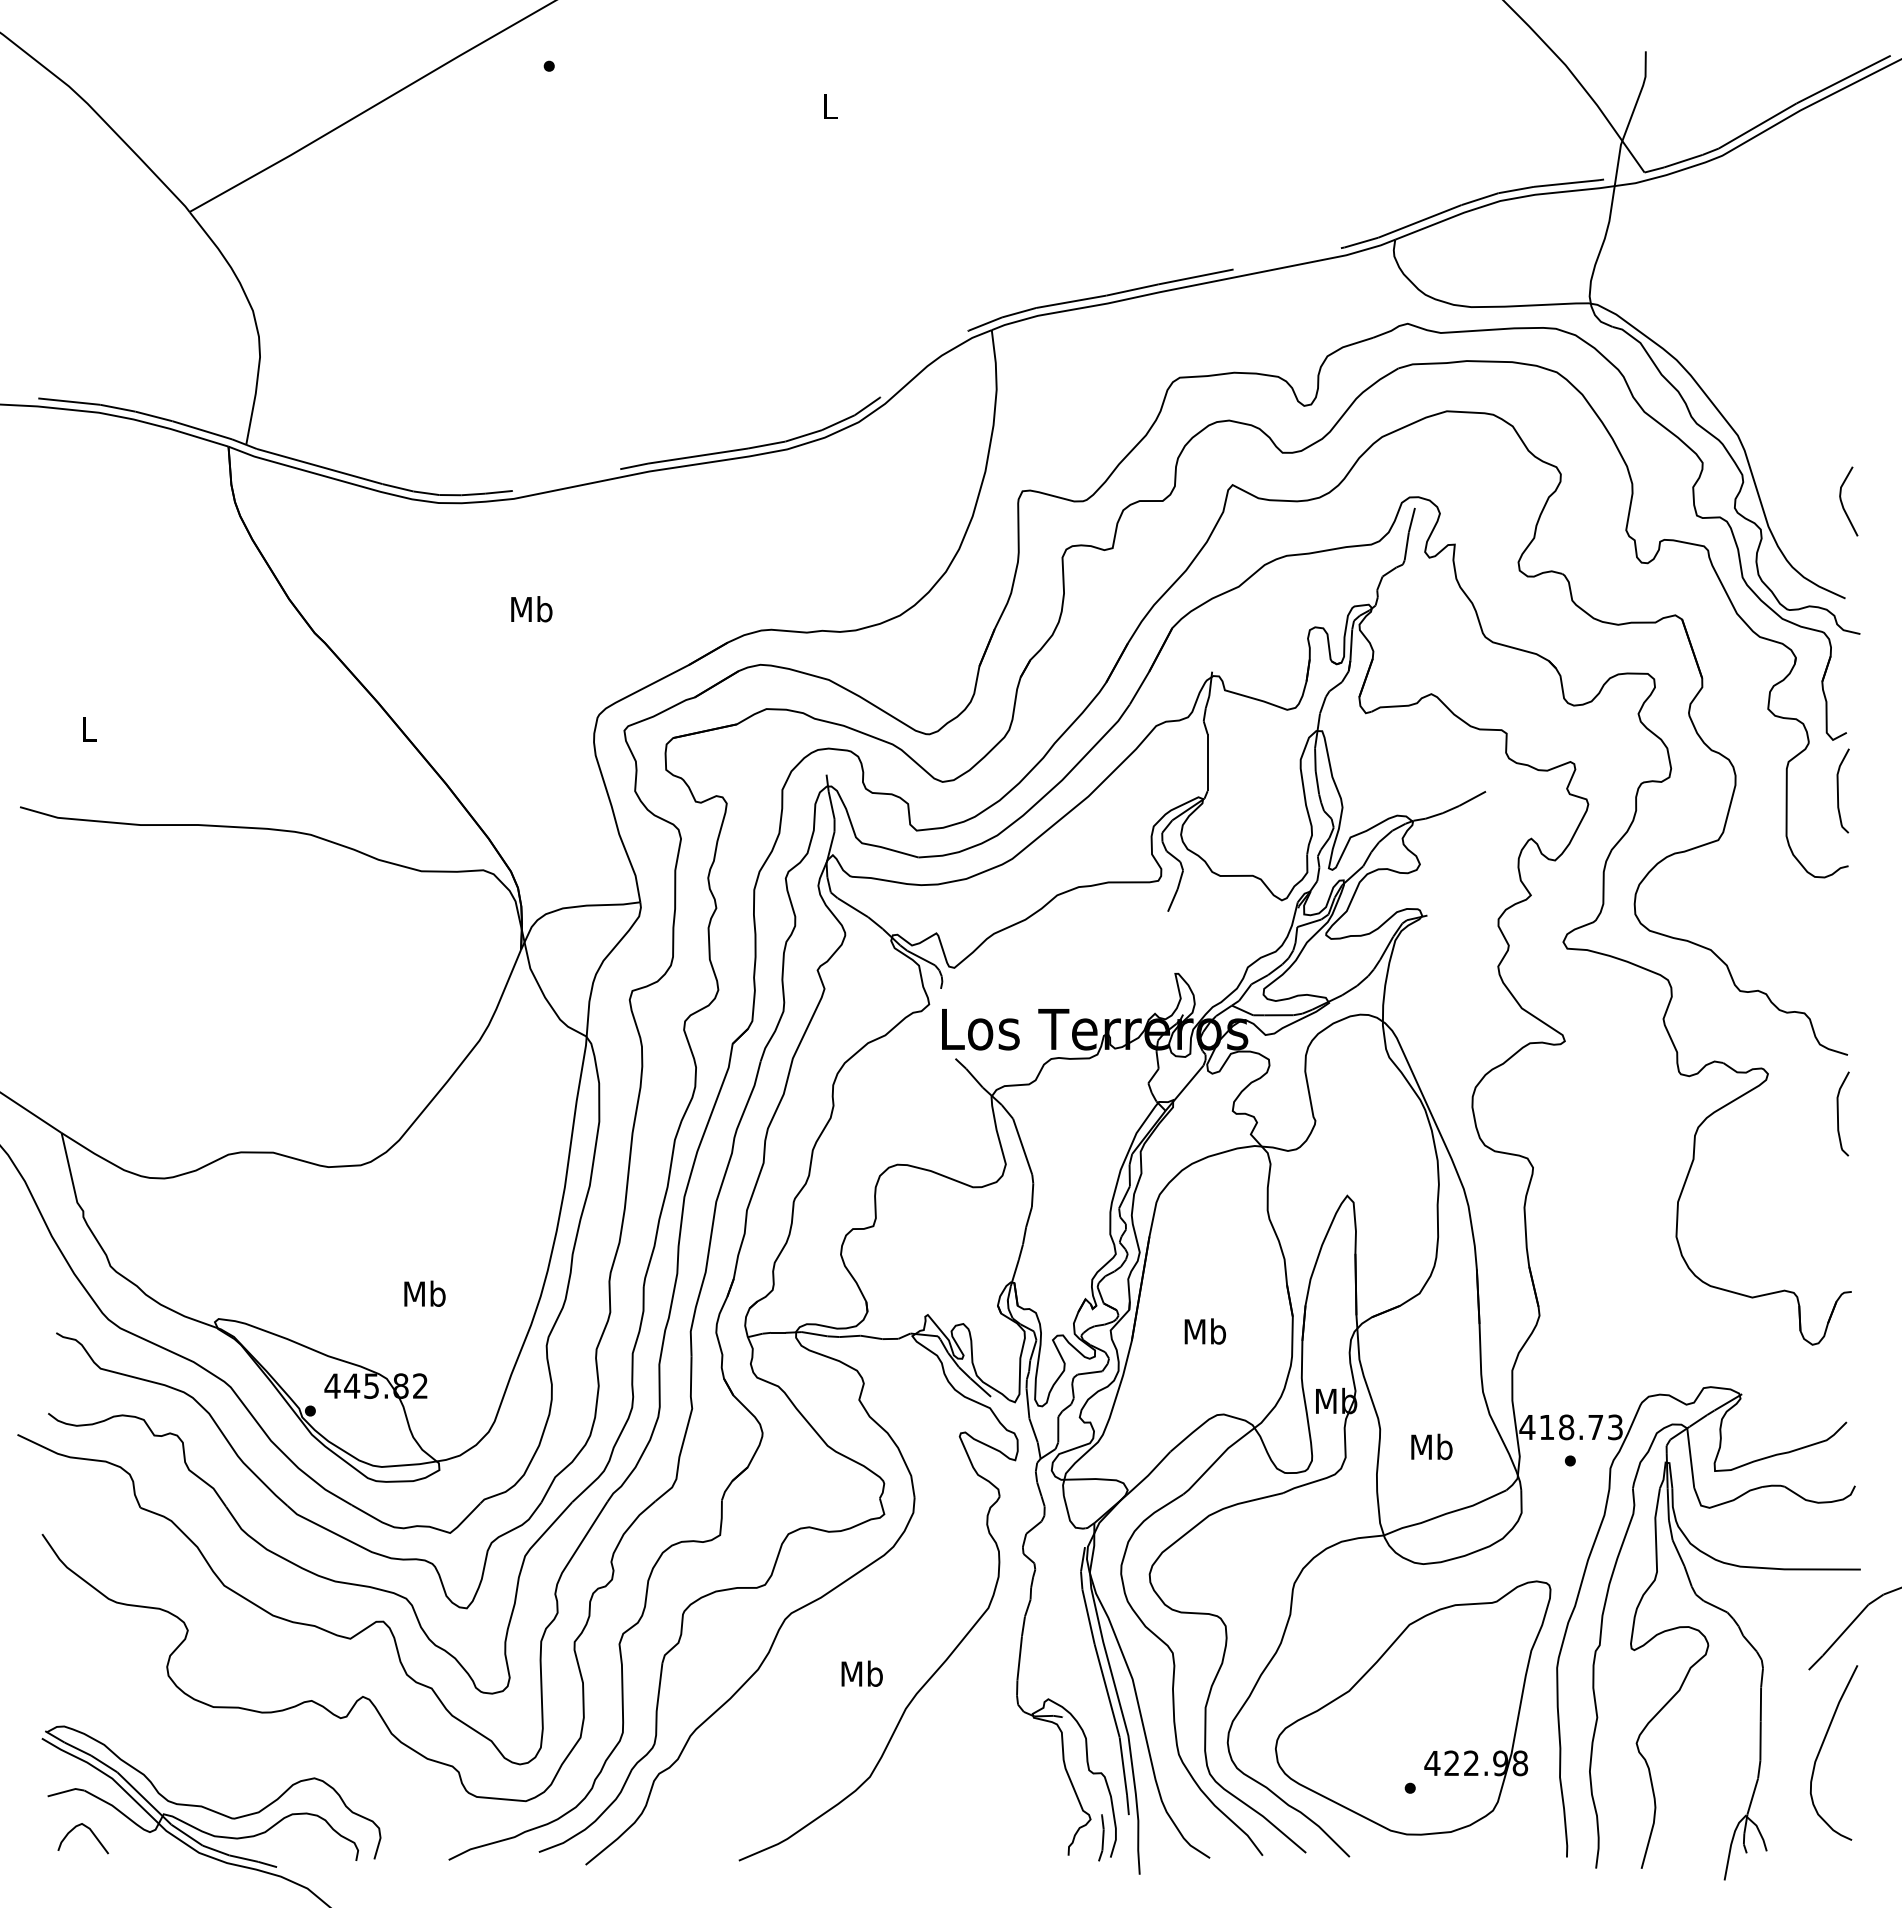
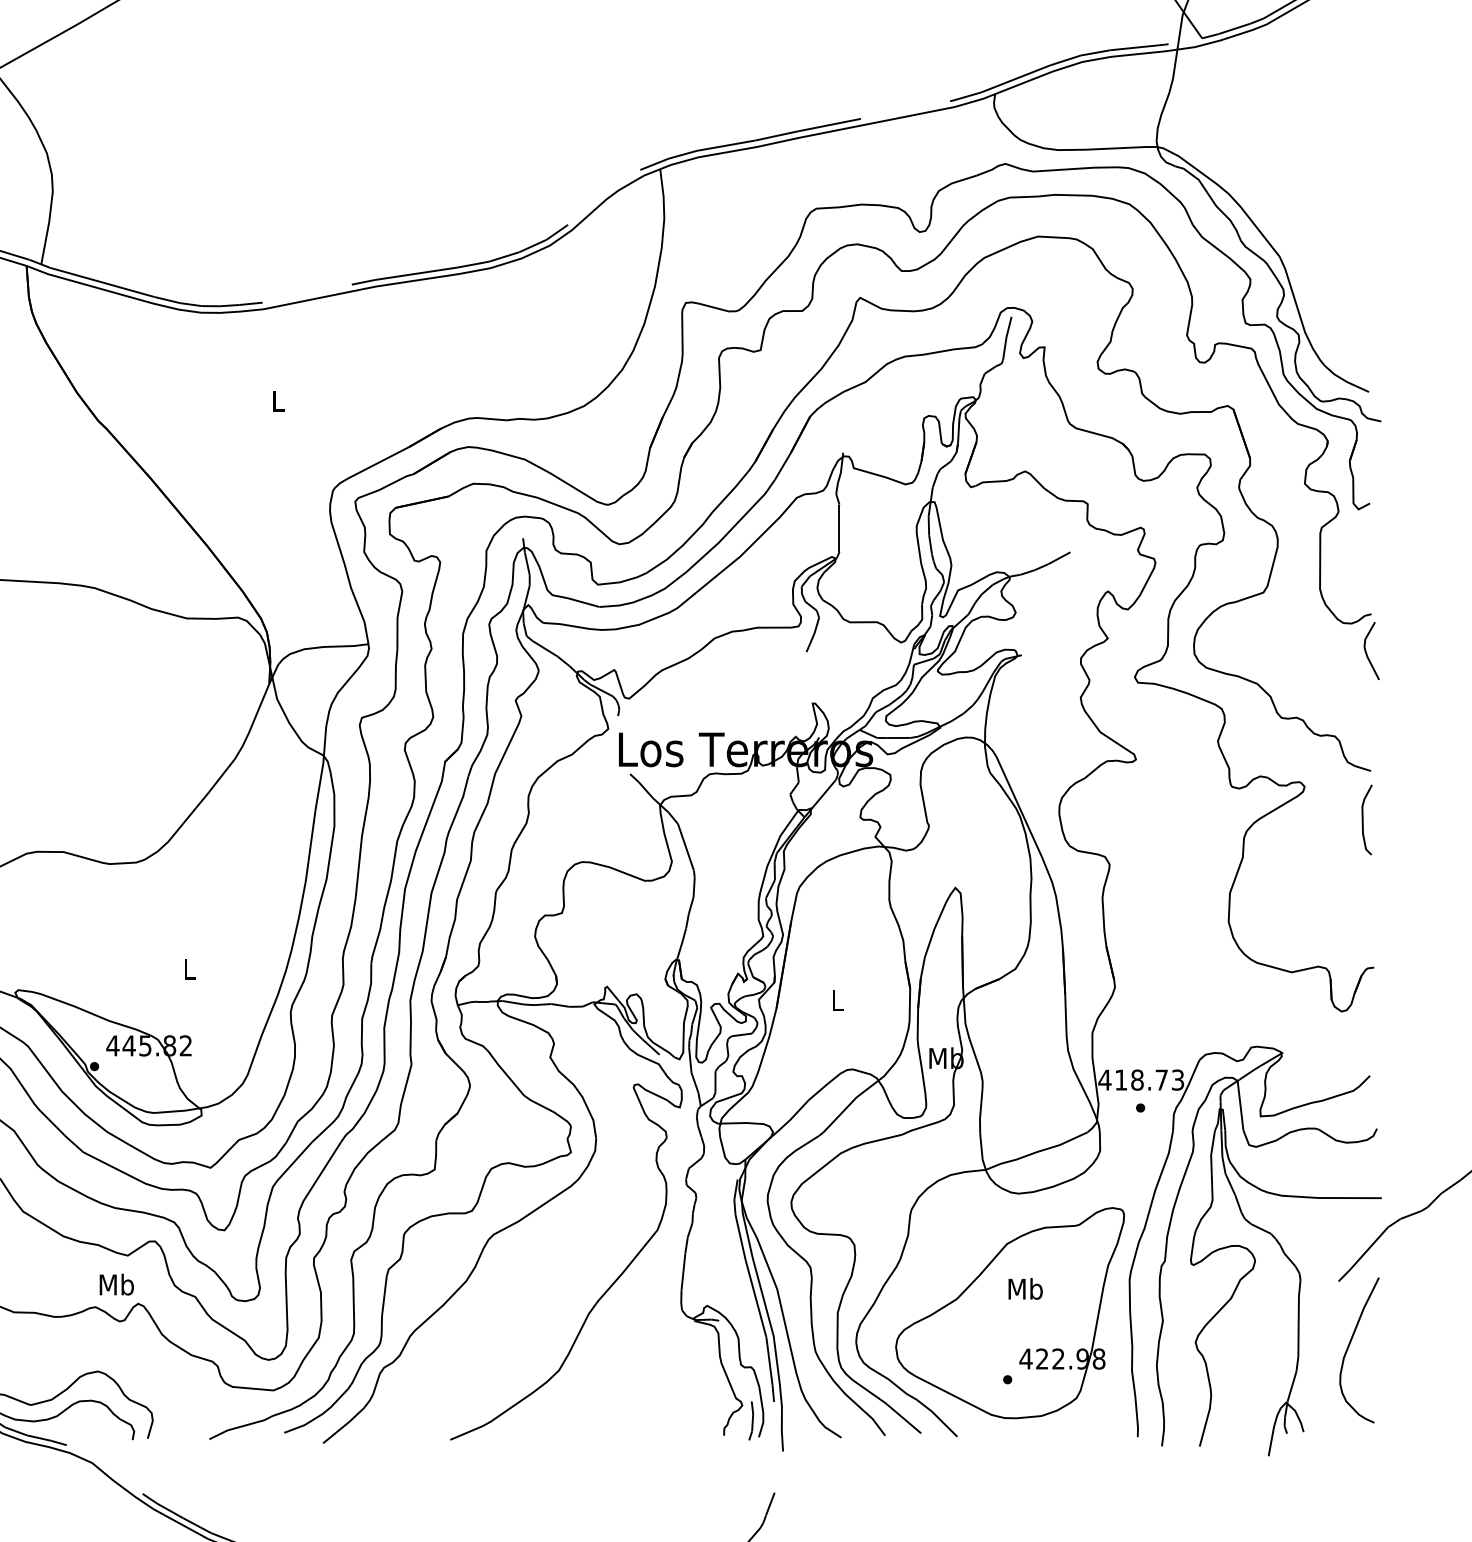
curve: (1843, 504) -> (1367, 653), moved
text: (531, 609) -> (278, 401), Mb -> L
curve: (1838, 790) -> (1363, 551), removed
text: (424, 1293) -> (189, 968), Mb -> L
text: (1205, 1331) -> (837, 1000), Mb -> L
text: (1431, 1446) -> (1025, 1288), moved
text: (861, 1673) -> (116, 1284), moved

